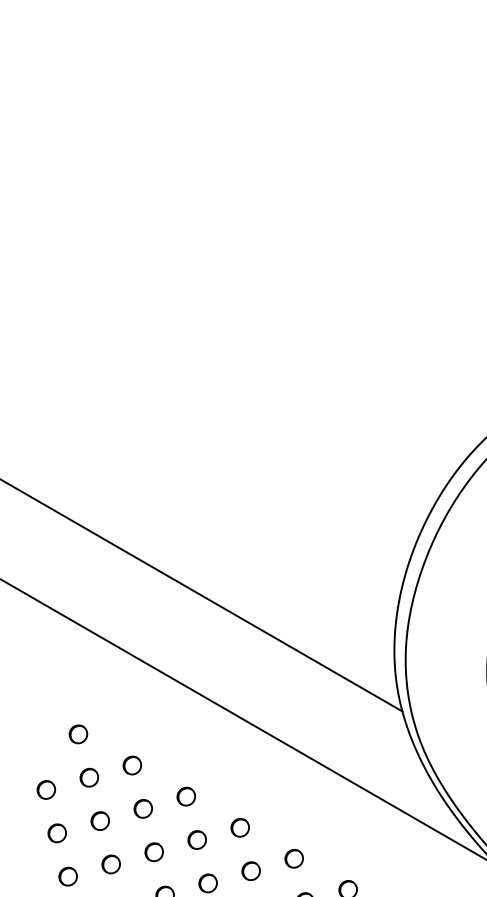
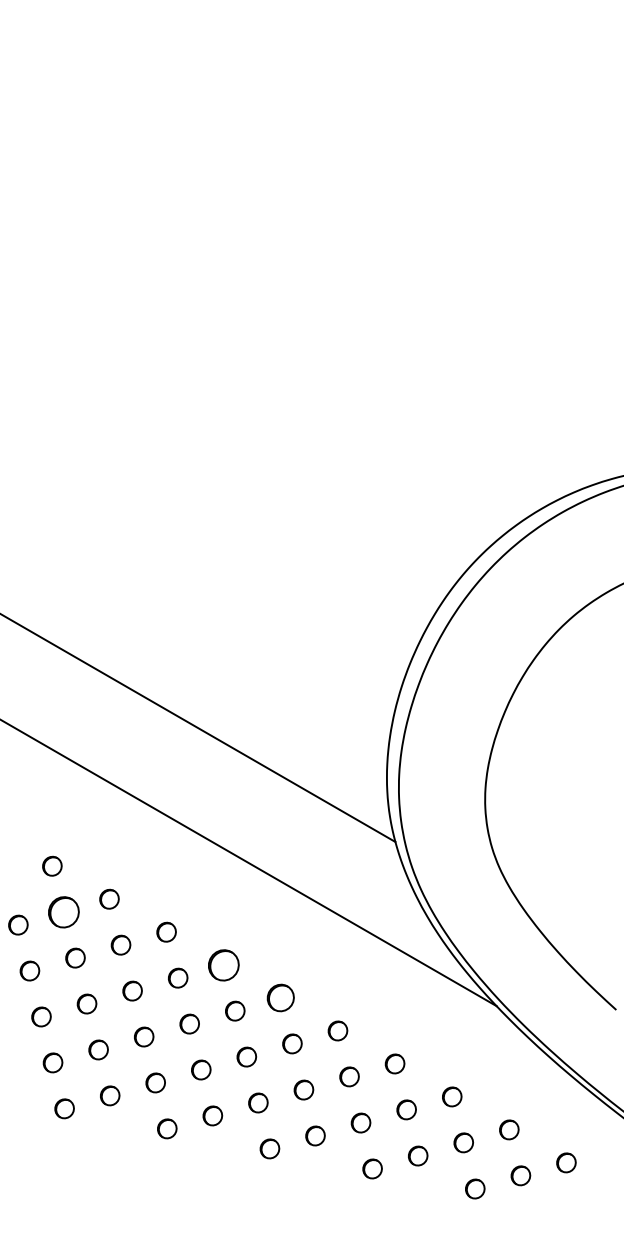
part: (88, 777) -> (63, 911), size x1.6
part: (240, 827) -> (223, 964), size x1.6
part: (293, 858) -> (280, 997), size x1.4

